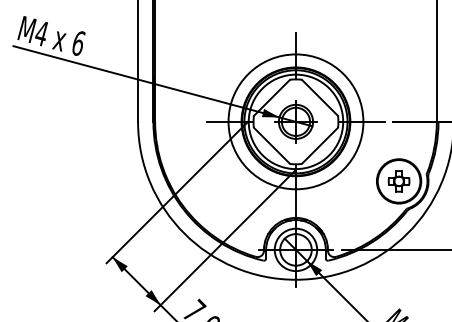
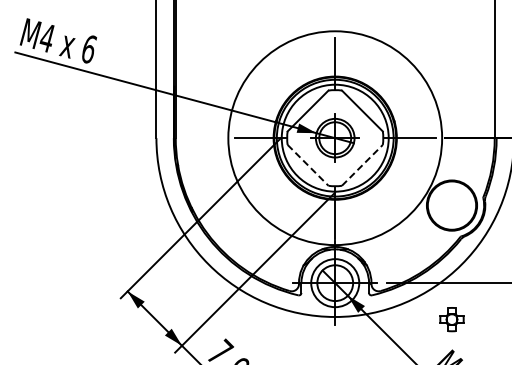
circle: (295, 121) -> (334, 137), size x1.4
line: (272, 145) -> (308, 165), solid -> dashed
line: (320, 145) -> (362, 165), solid -> dashed
part: (398, 181) -> (451, 319), moved

